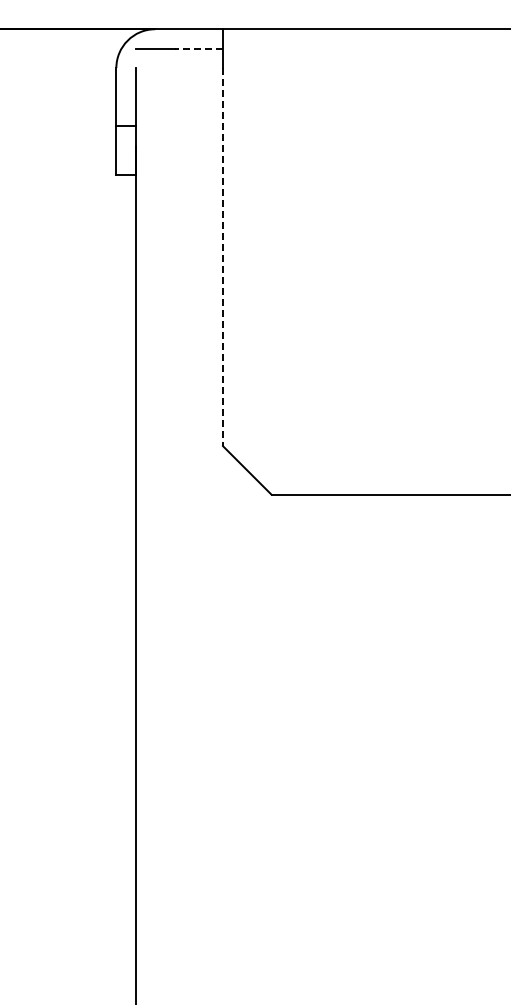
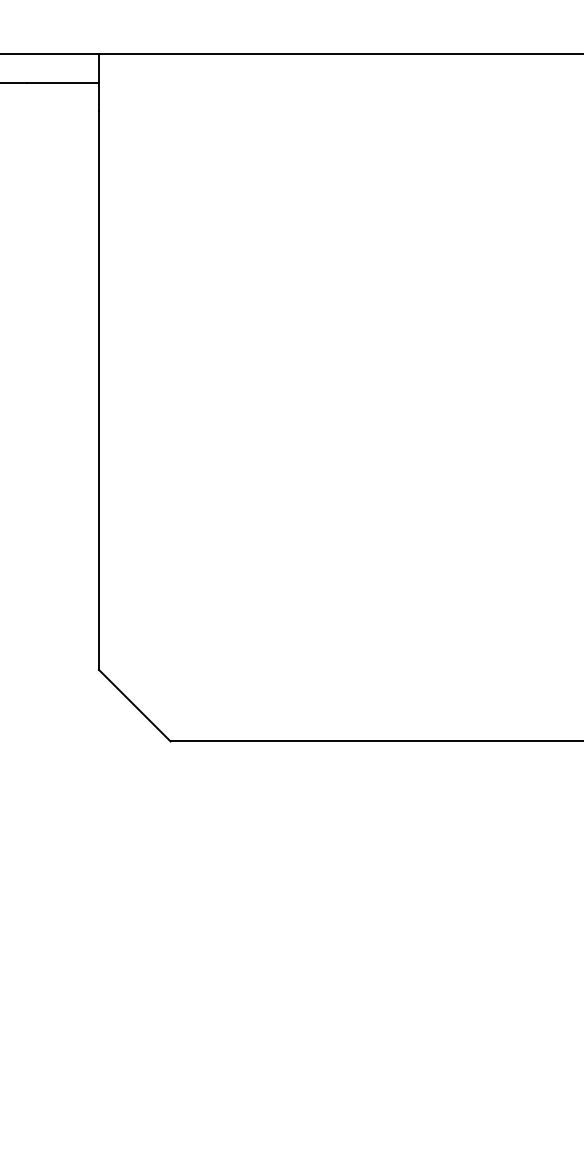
line: (198, 48) -> (62, 82), dashed -> solid
line: (223, 257) -> (99, 391), dashed -> solid

